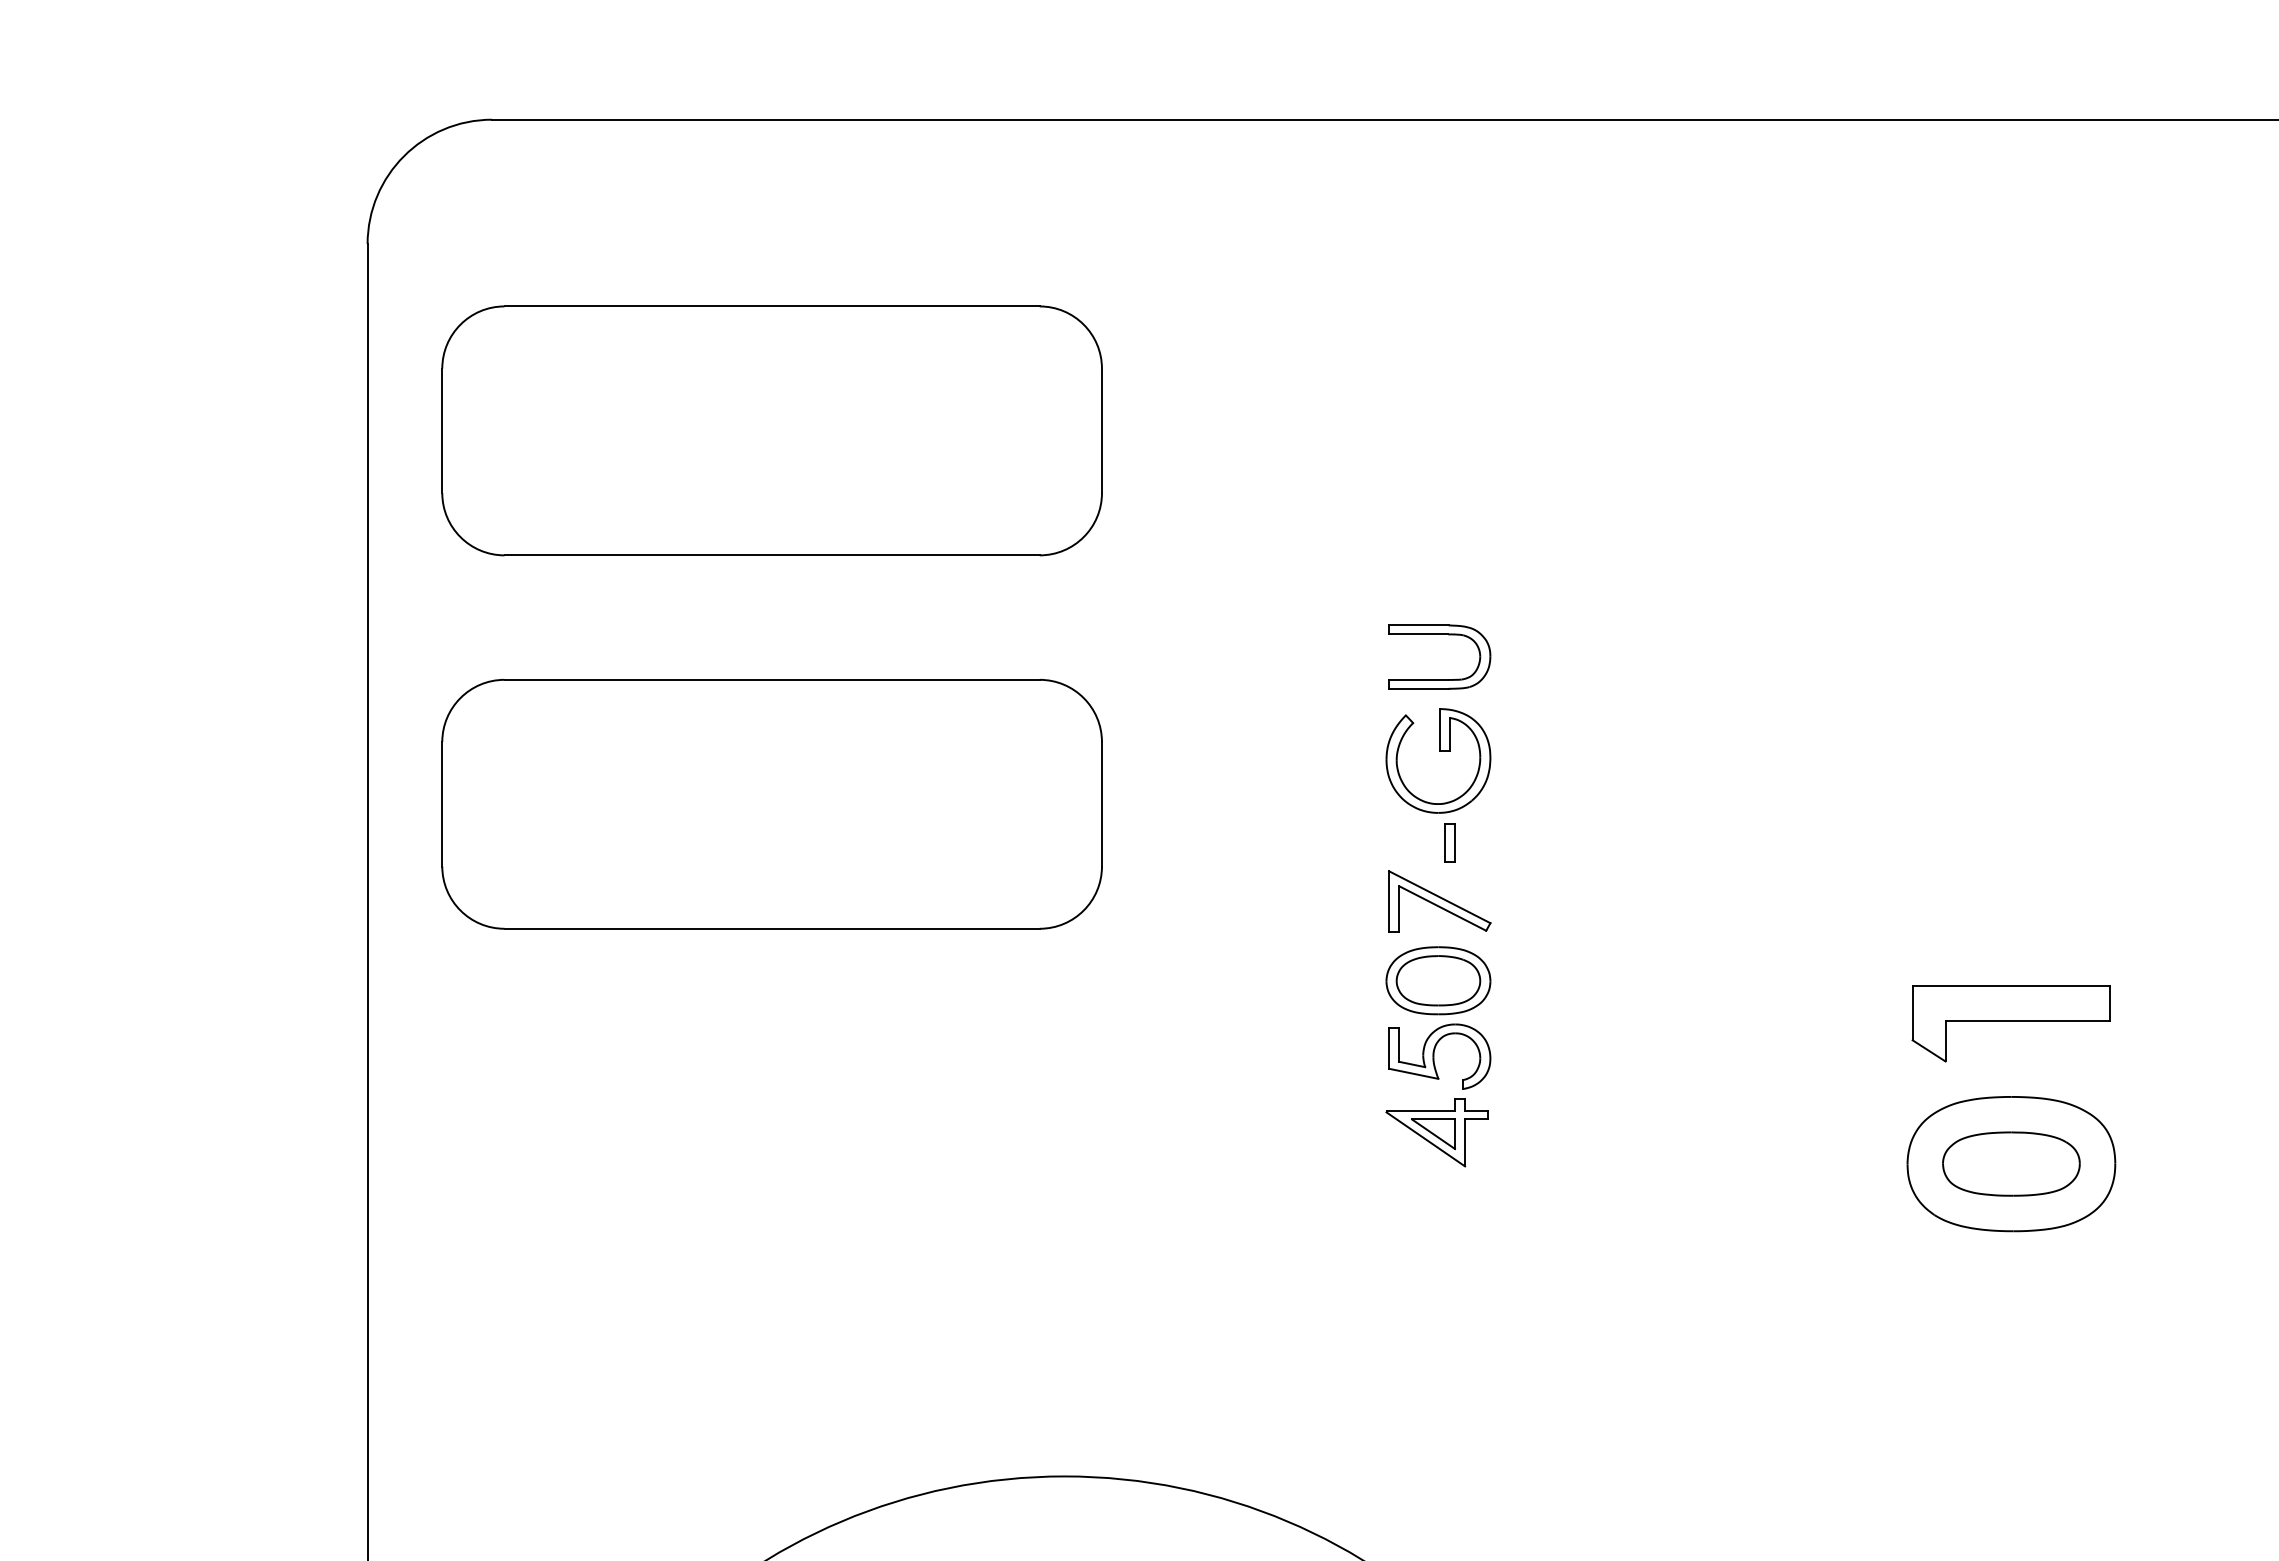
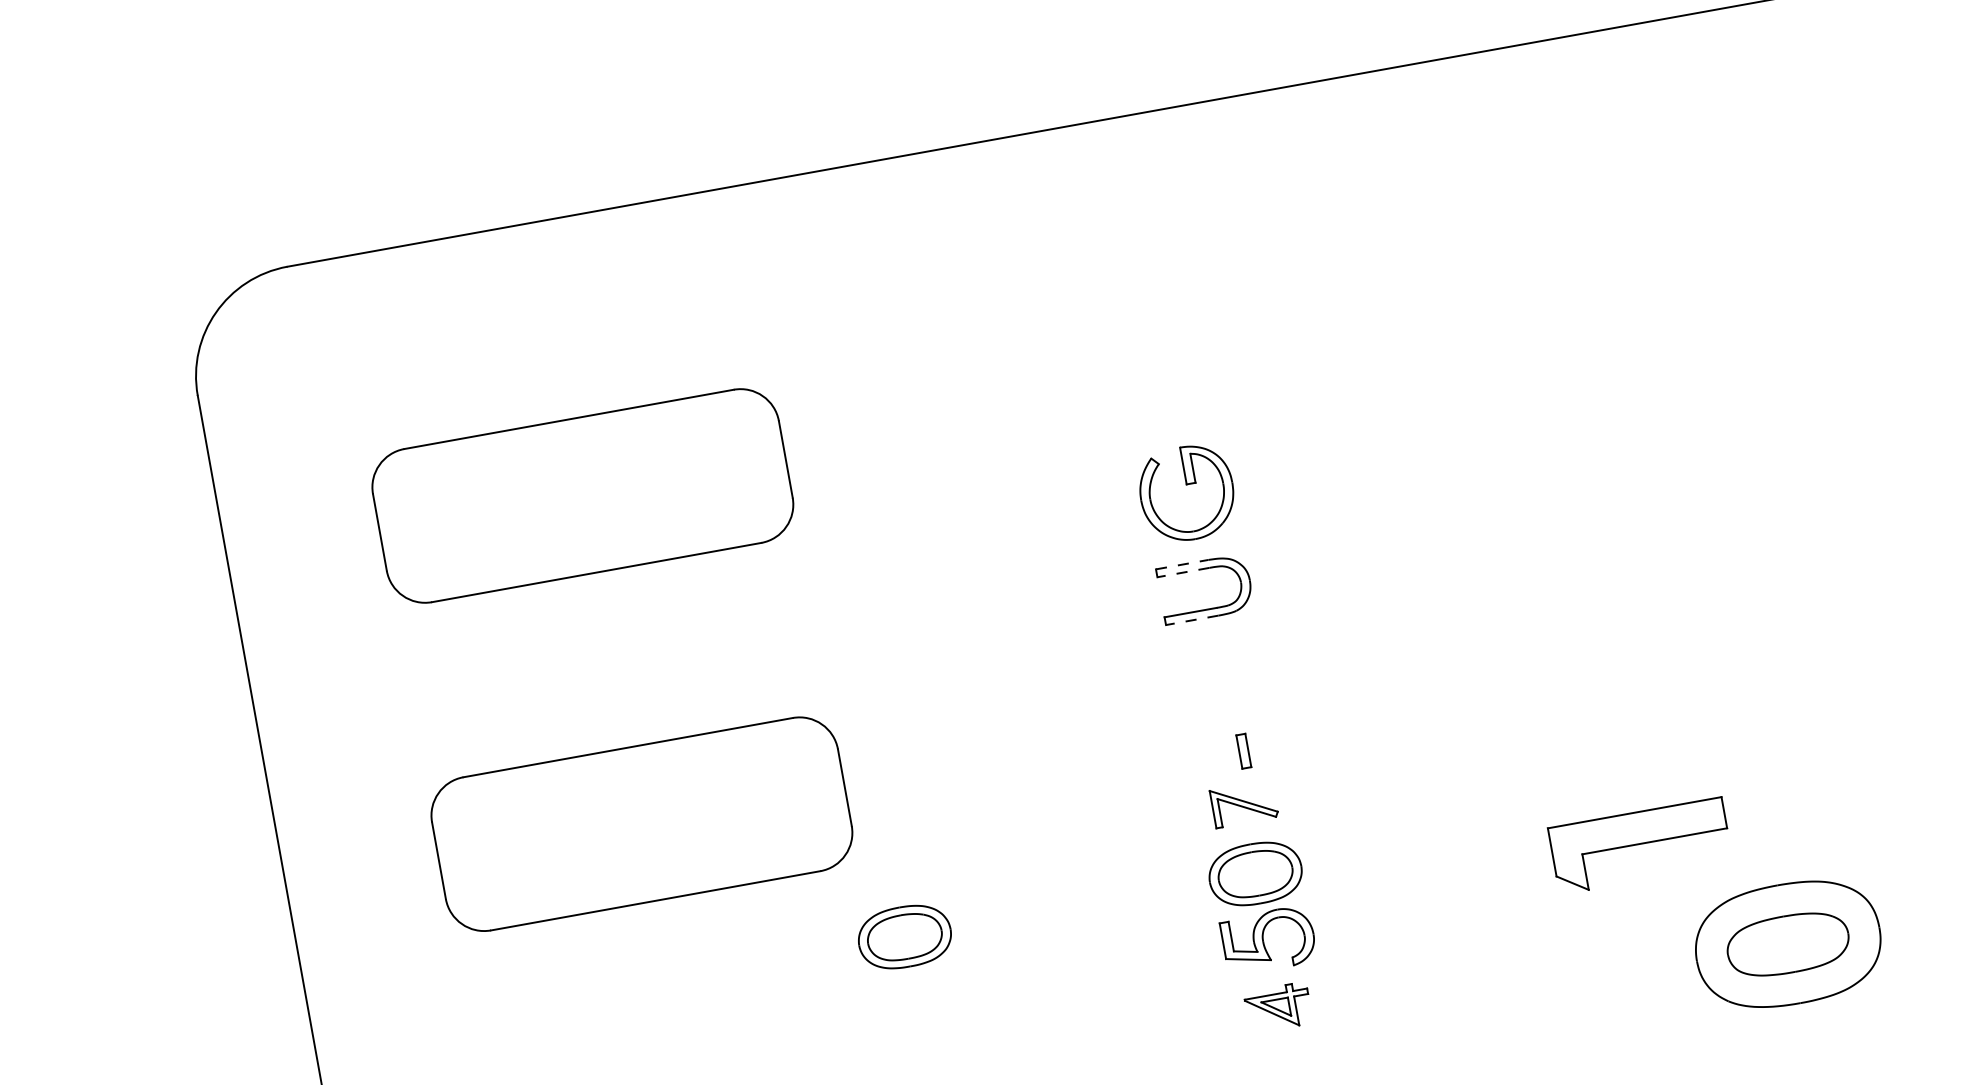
part: (771, 430) -> (582, 495), size x0.7
line: (1418, 625) -> (1181, 564), solid -> dashed
line: (1418, 634) -> (1183, 572), solid -> dashed
line: (1418, 688) -> (1191, 620), solid -> dashed
part: (1439, 751) -> (1186, 484), moved
part: (771, 804) -> (641, 824), size x0.7
part: (1439, 901) -> (1243, 804), size x0.7
part: (1039, 980) -> (904, 936), added
part: (2010, 1023) -> (1639, 846), moved
part: (1436, 1132) -> (1277, 1007), size x0.7

